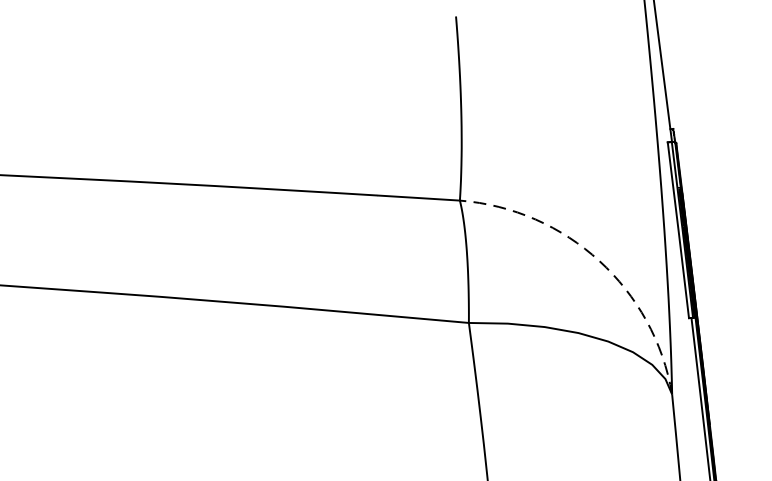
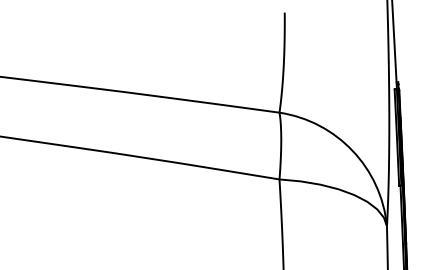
arc: (598, 261) -> (352, 151), dashed -> solid

